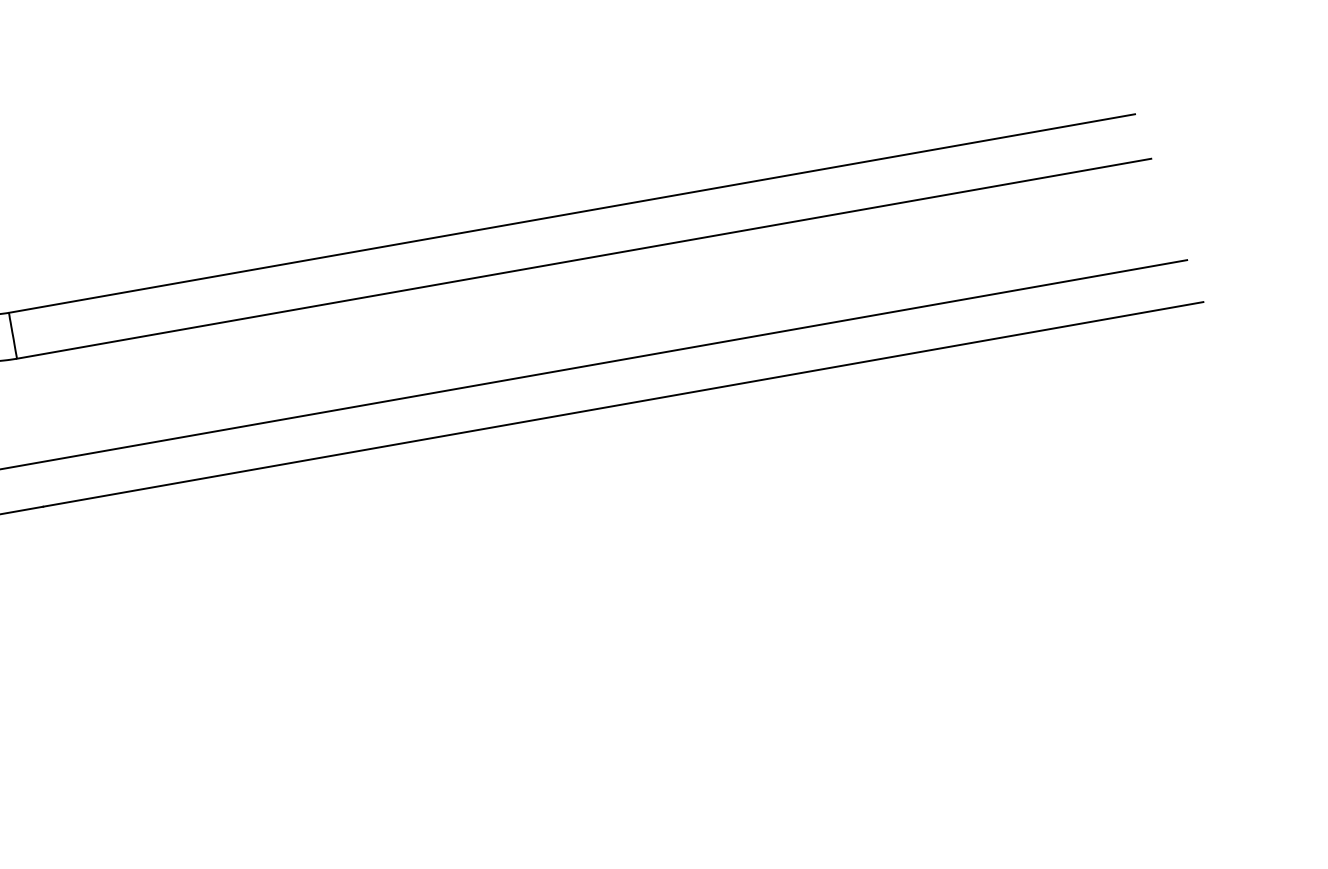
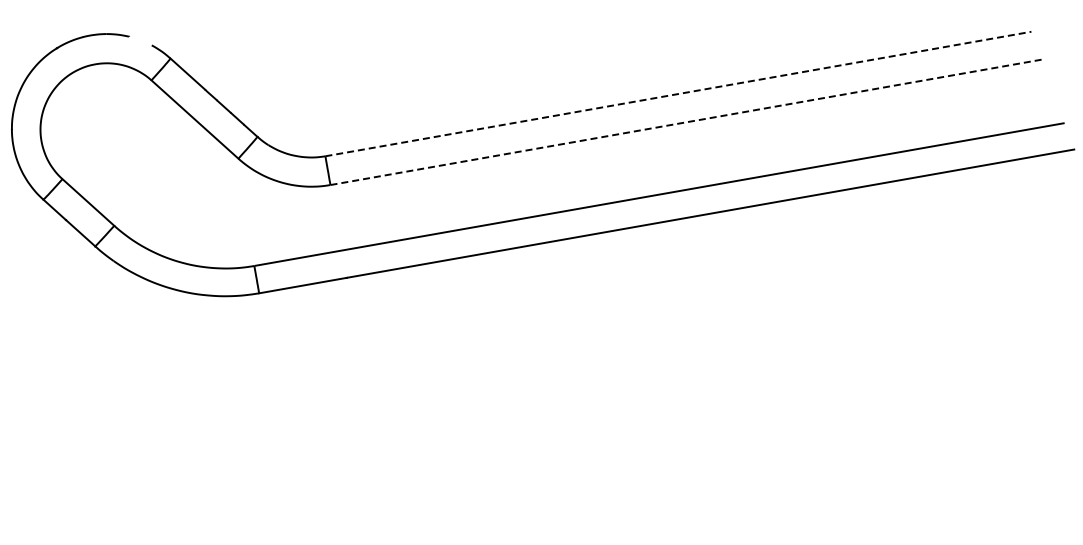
line: (572, 212) -> (678, 93), solid -> dashed
line: (583, 258) -> (685, 122), solid -> dashed

